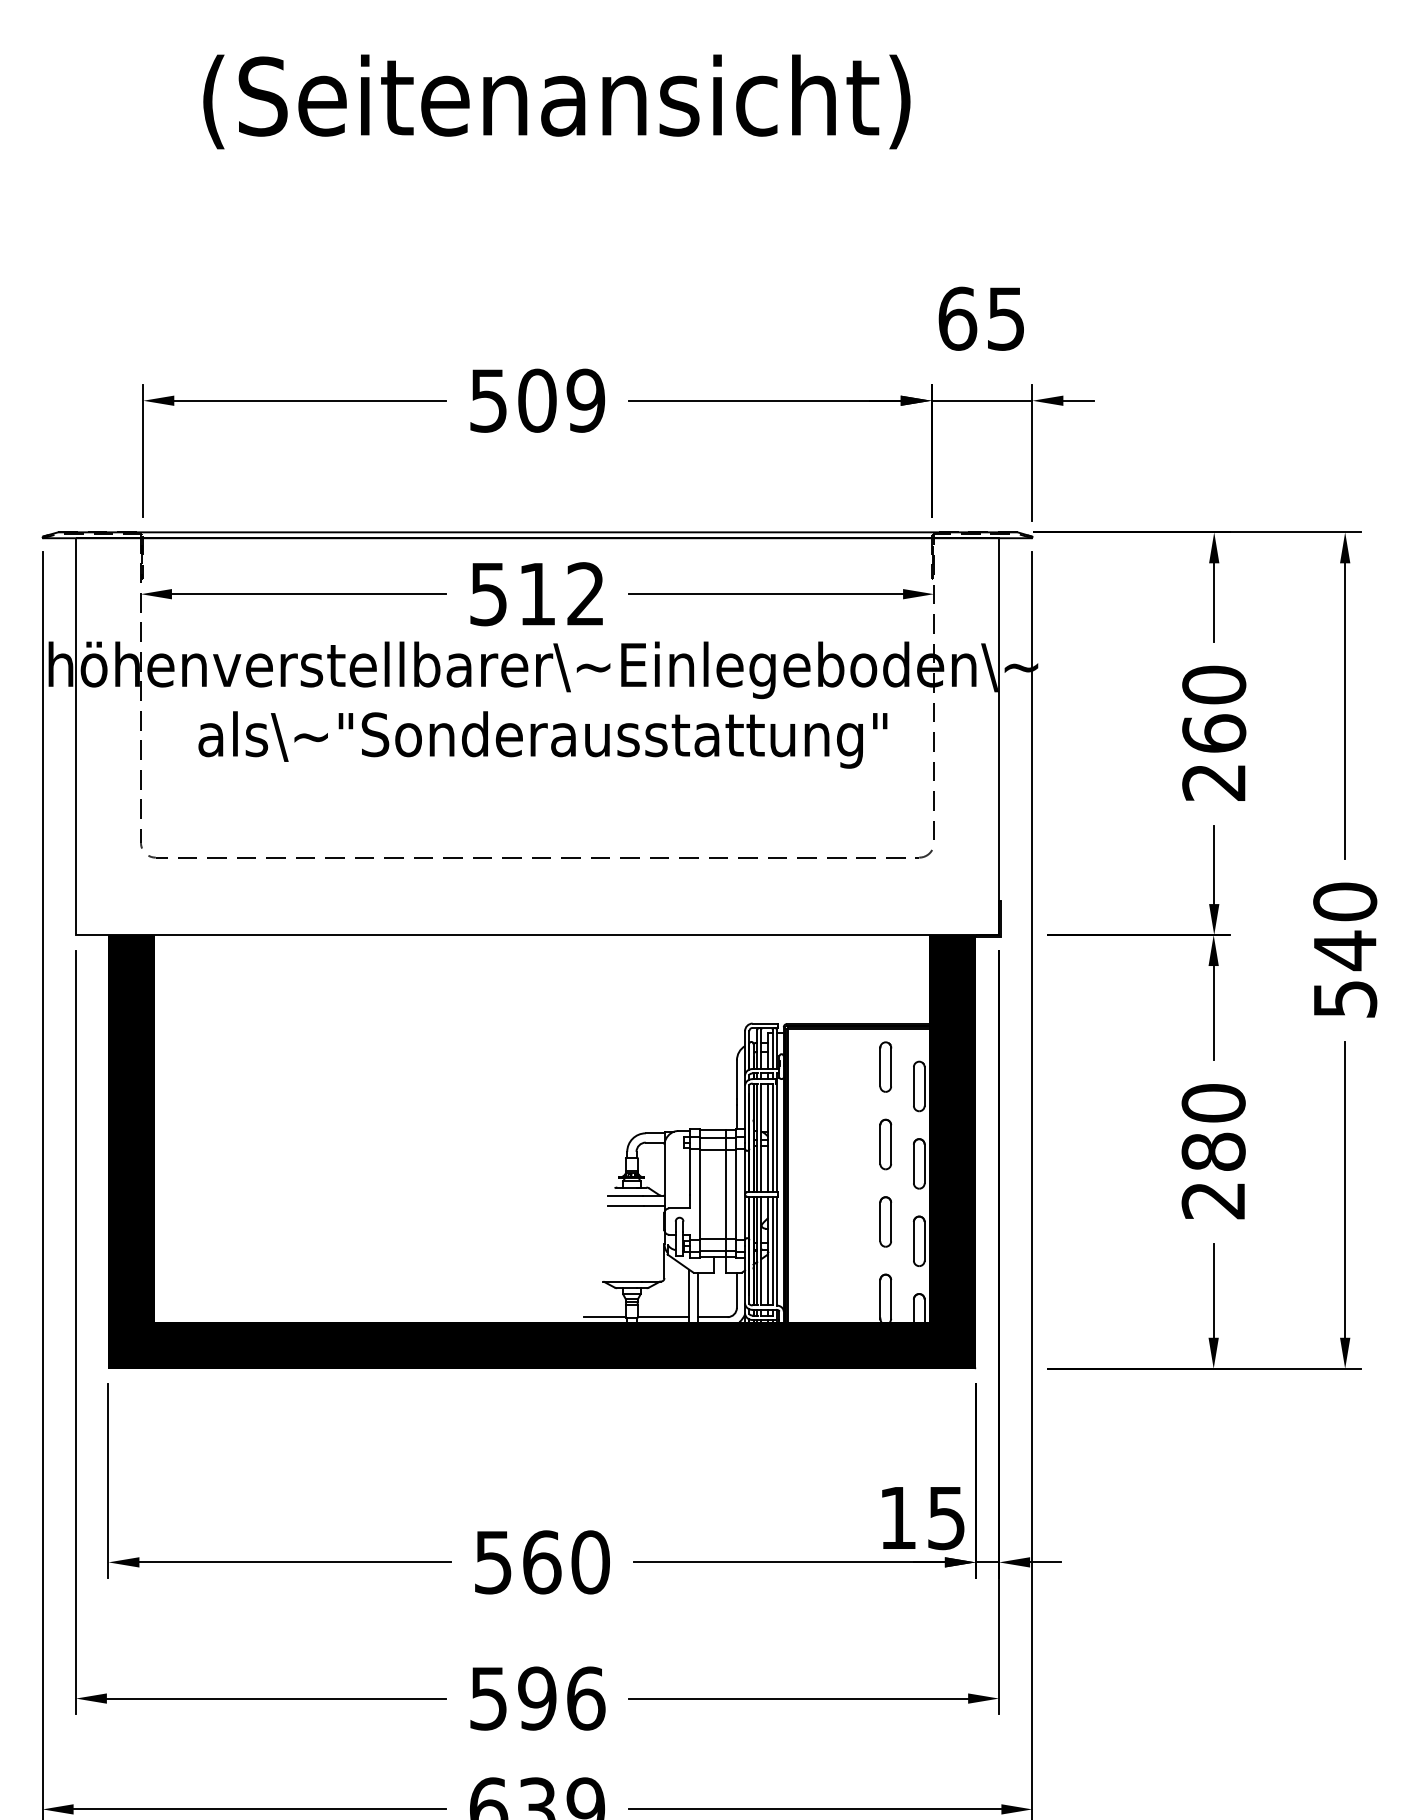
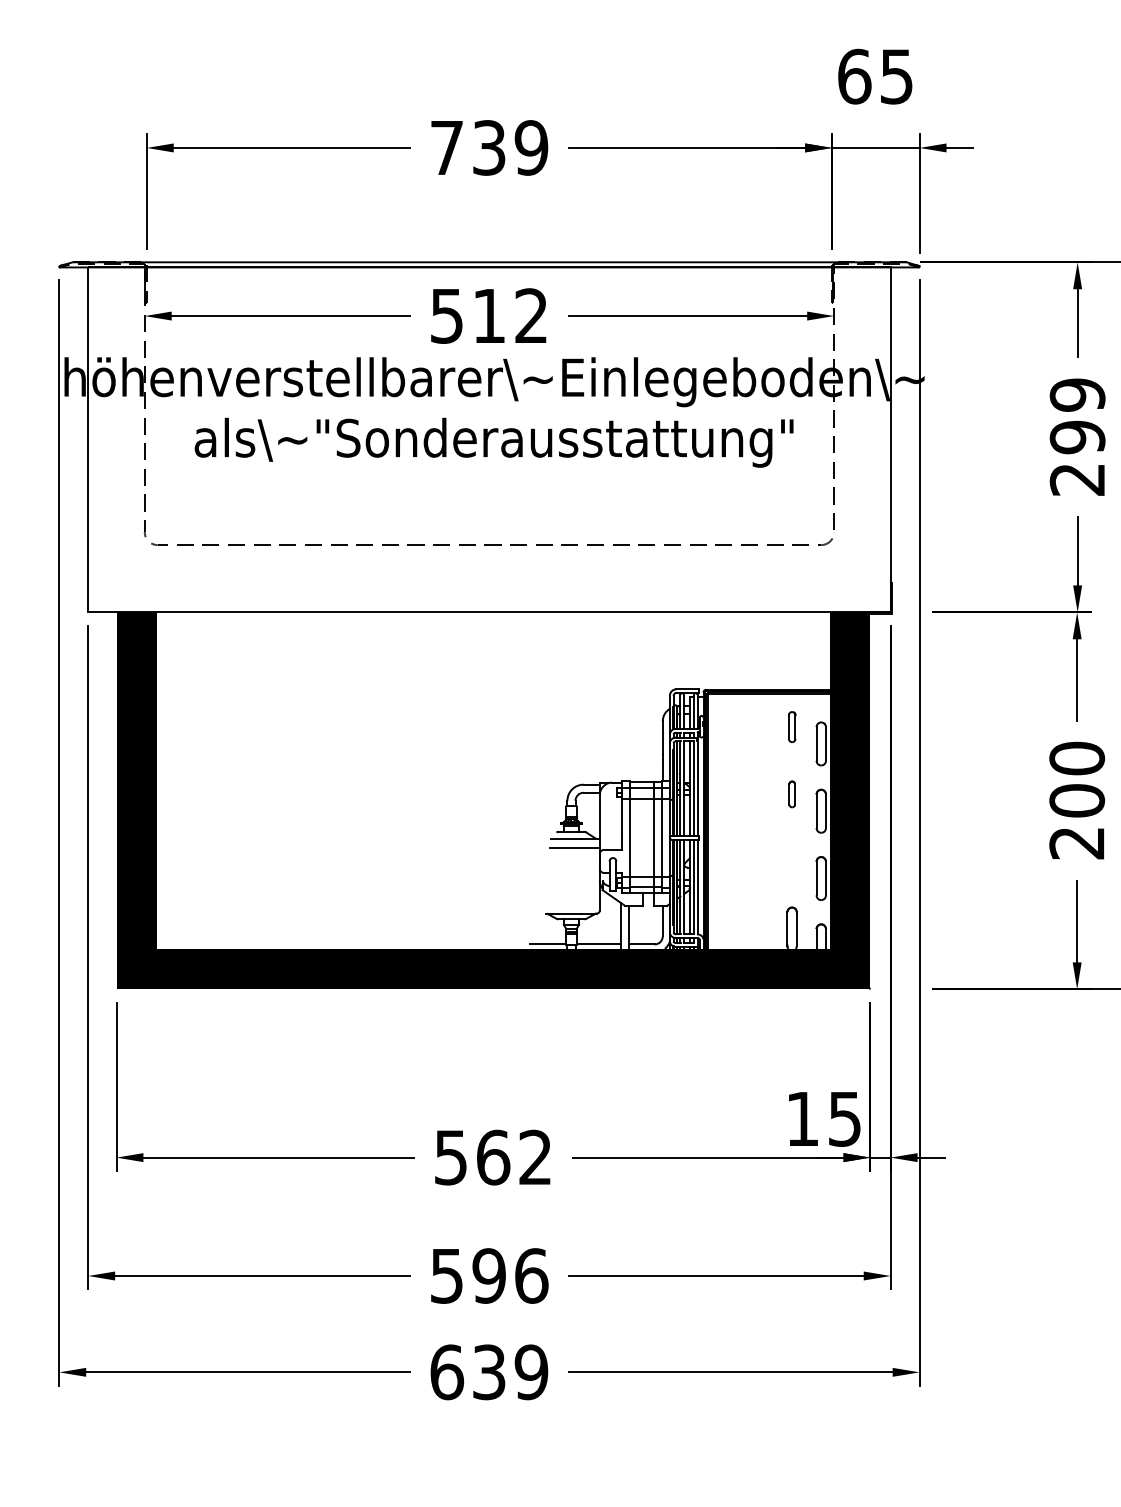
text: (513, 400) -> (468, 147), 509 -> 739
text: (1214, 709) -> (1077, 416), 260 -> 299
part: (885, 1066) -> (791, 726), size x0.7
part: (885, 1144) -> (791, 794), size x0.6
text: (1213, 1151) -> (1077, 800), 280 -> 200
part: (885, 1221) -> (791, 861), removed
text: (590, 1562) -> (535, 1157), 560 -> 562

